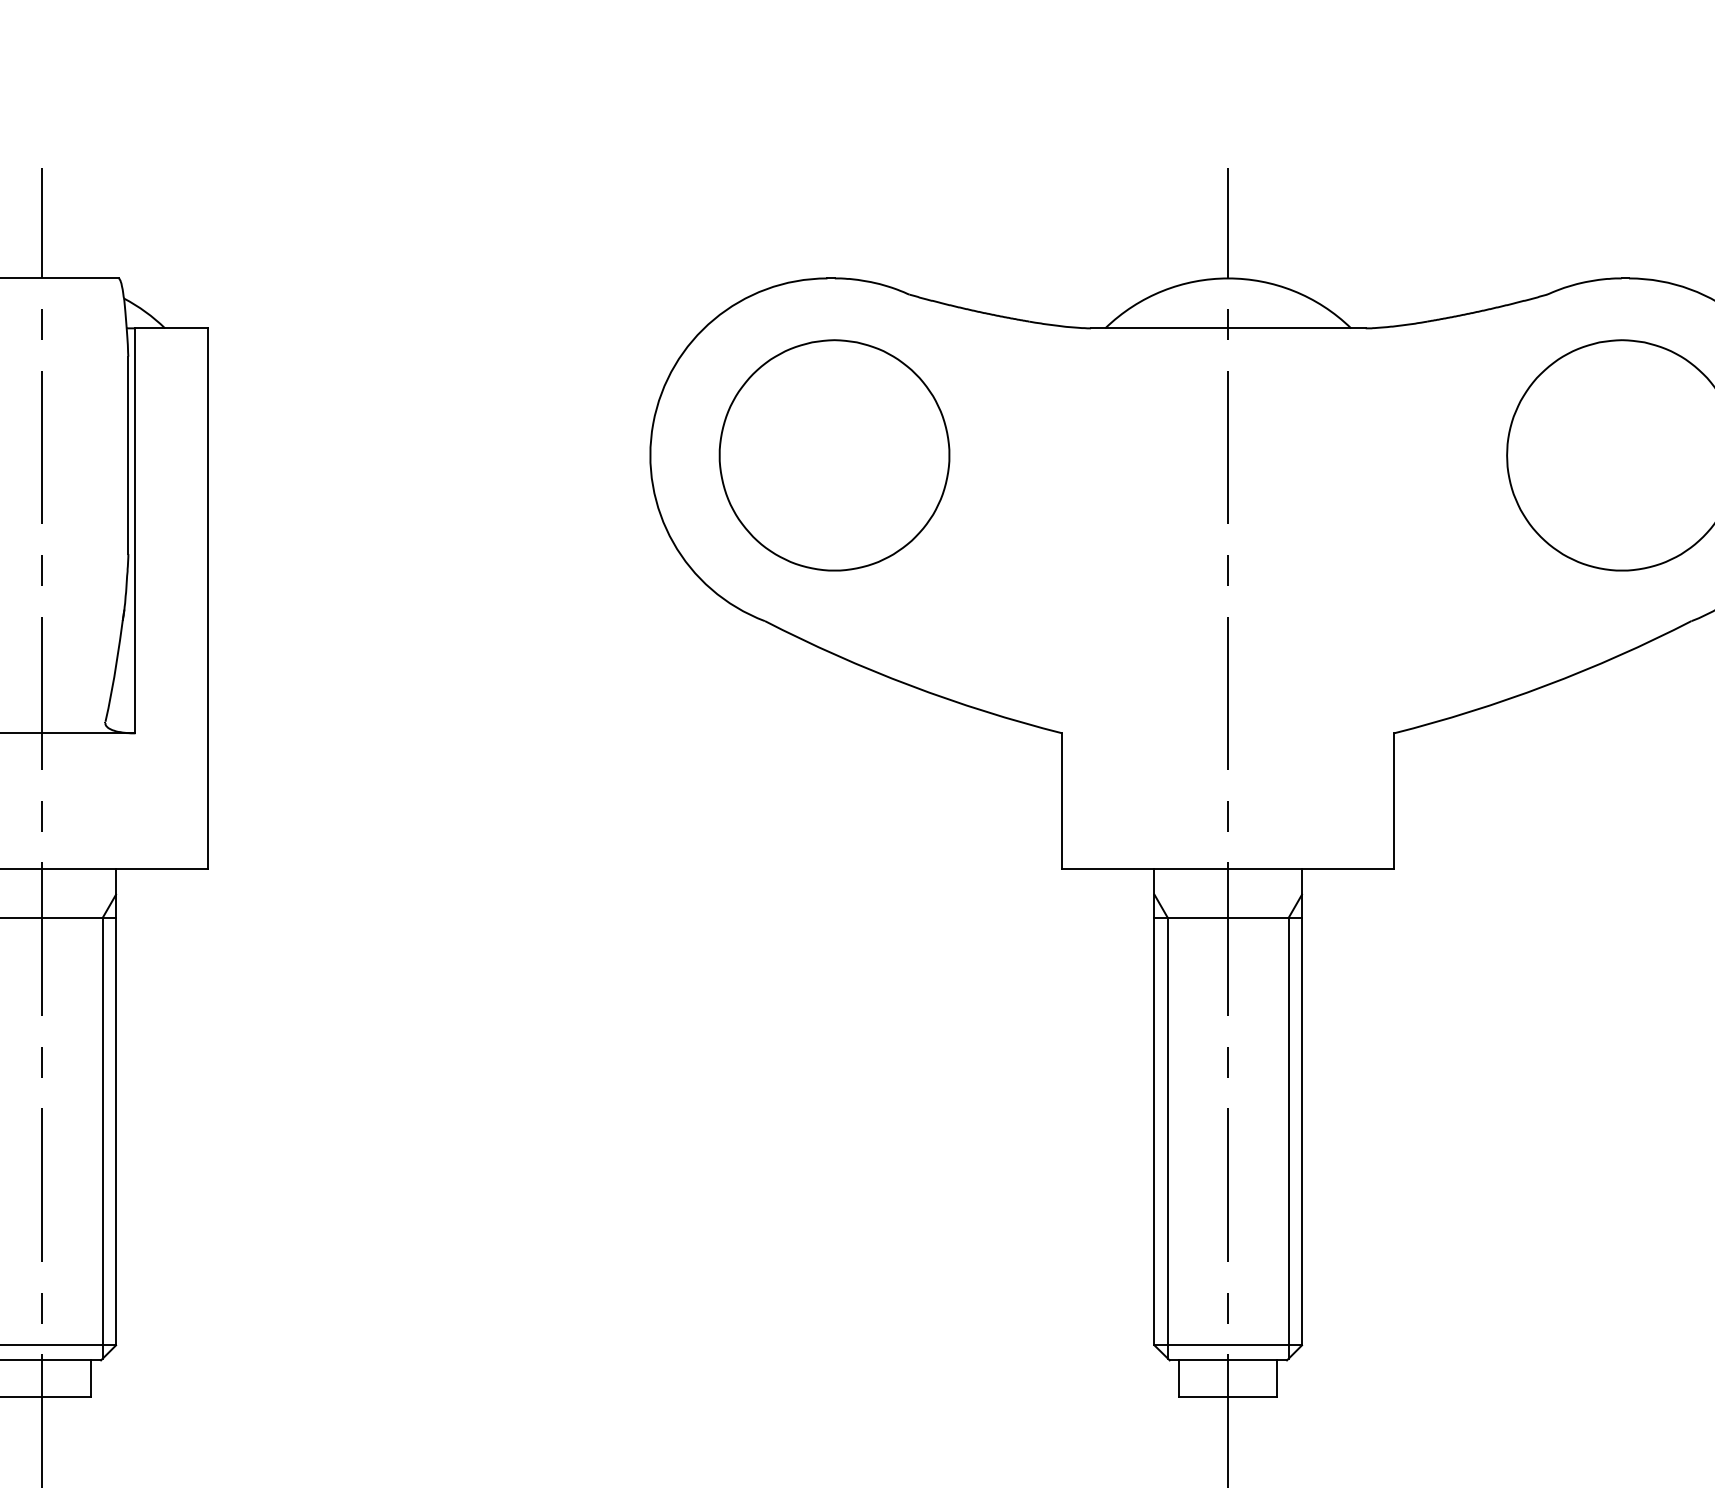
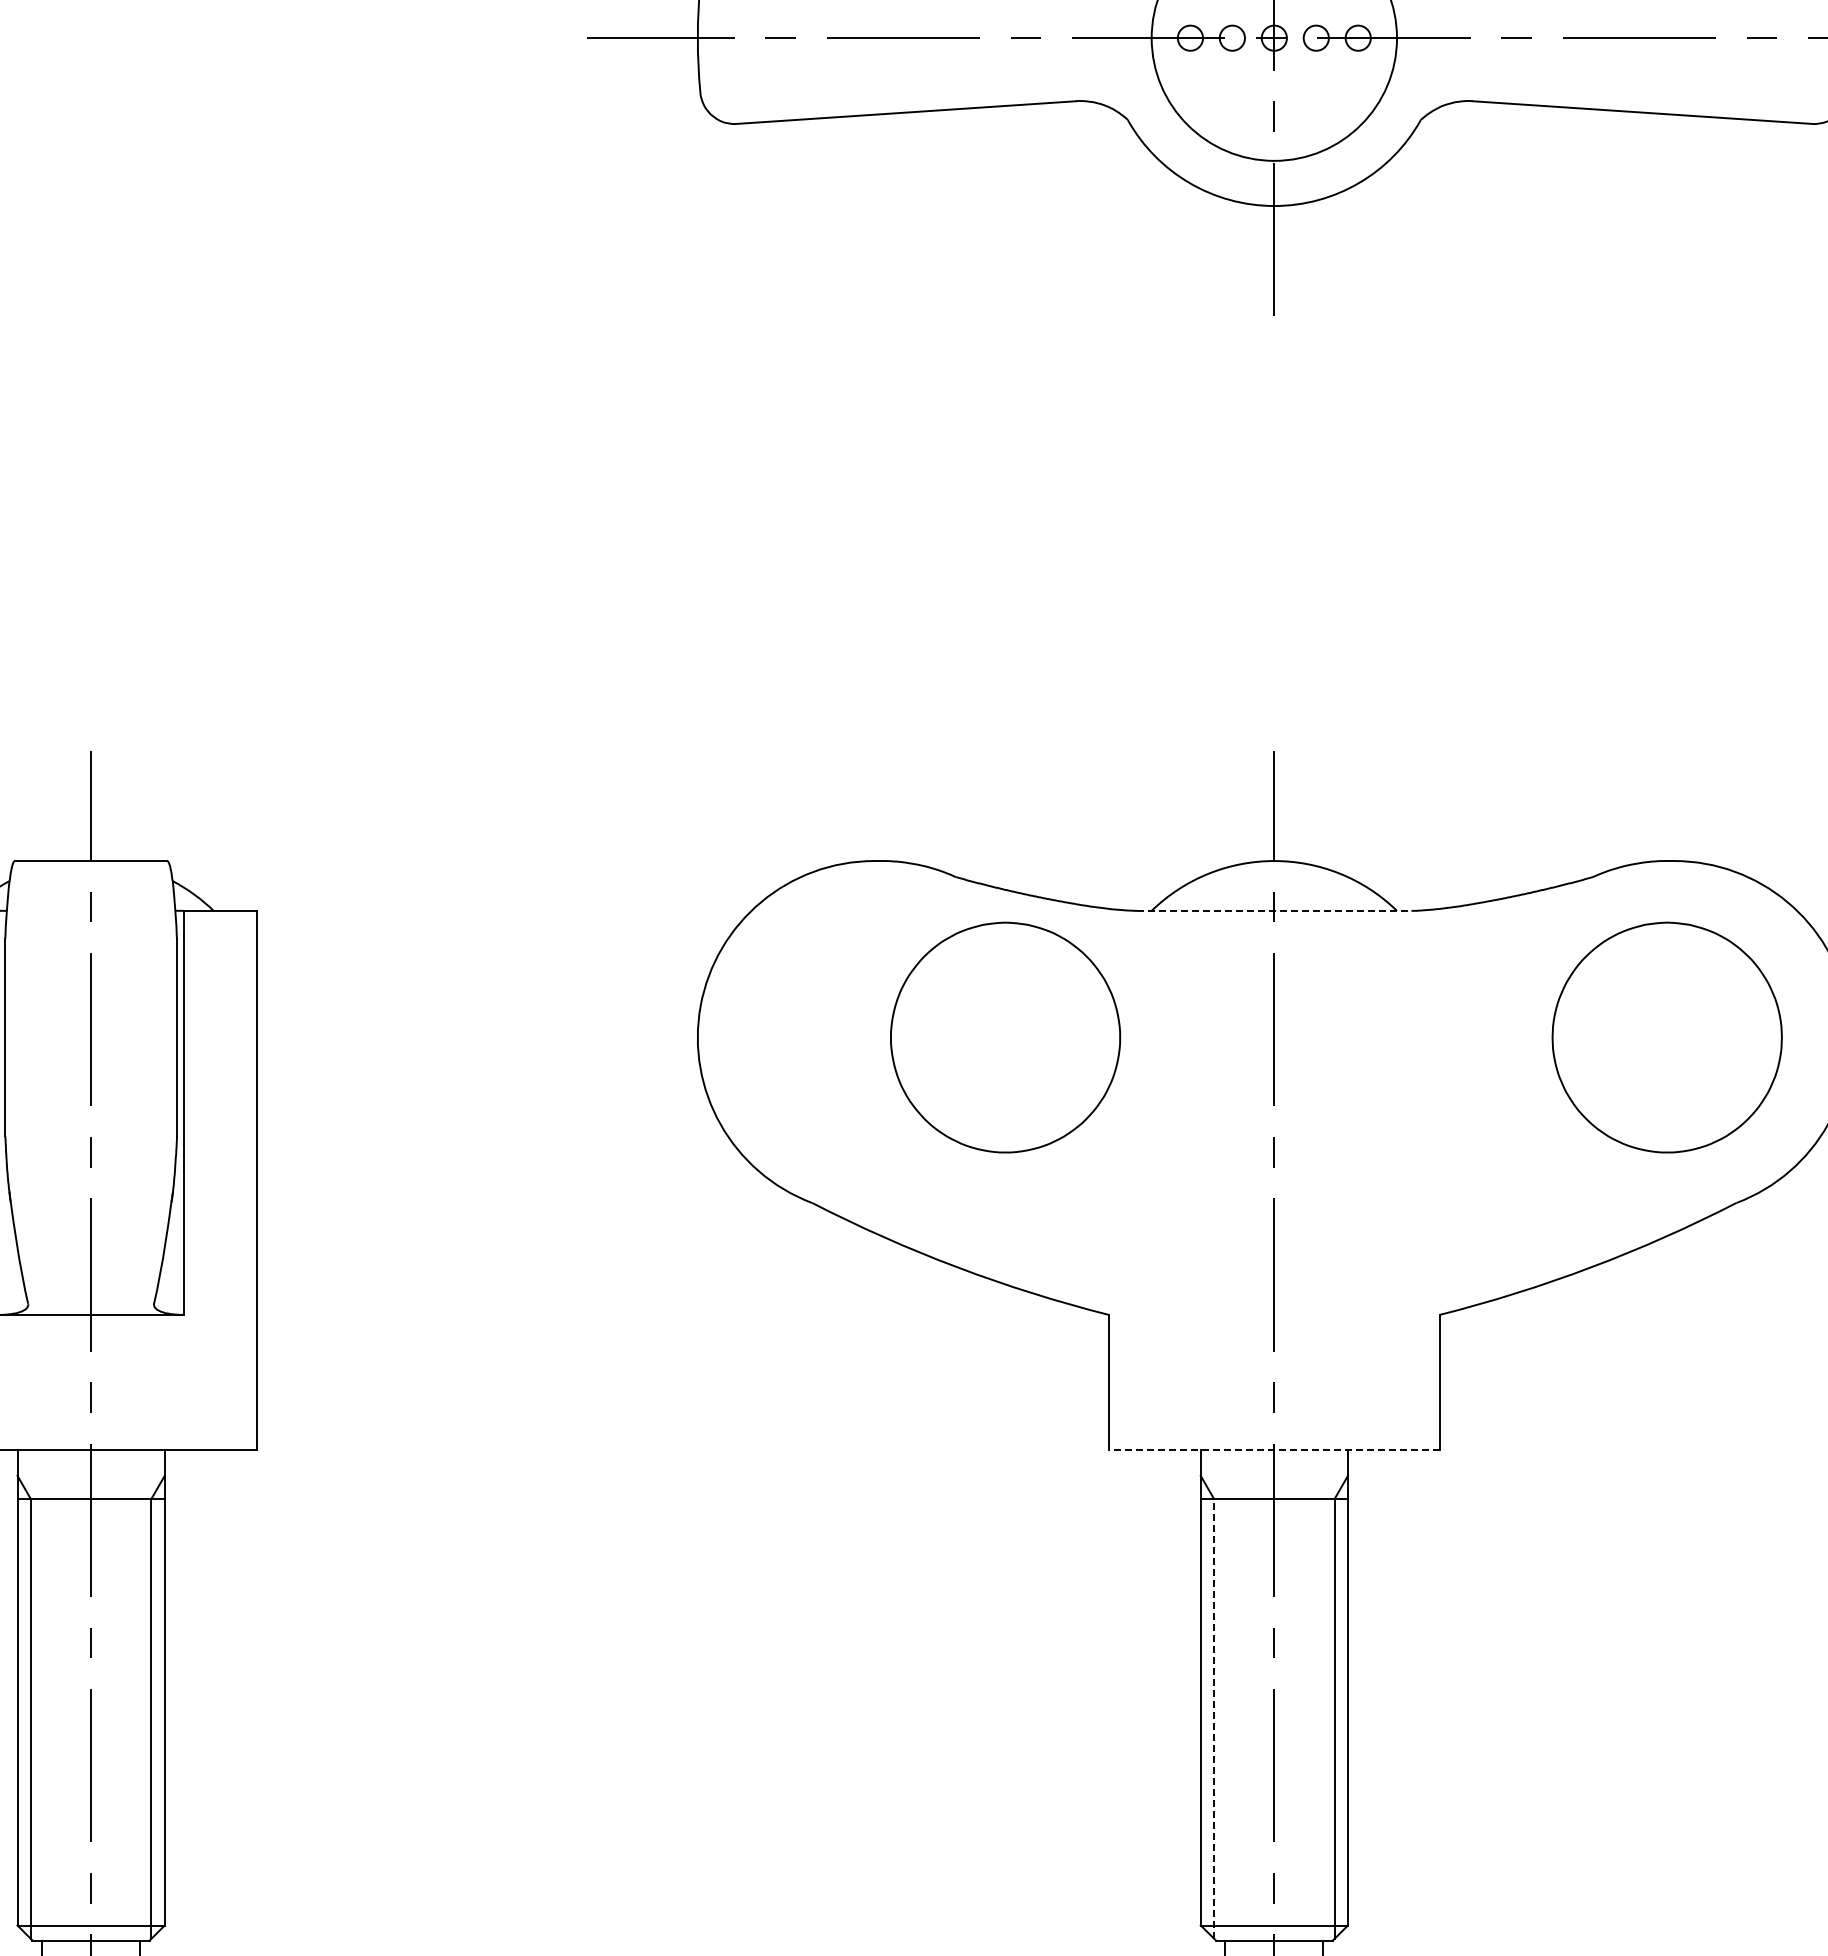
line: (1228, 328) -> (1274, 910), solid -> dashed
part: (834, 455) -> (1005, 1037), moved
line: (1228, 868) -> (1274, 1449), solid -> dashed
line: (1168, 1137) -> (1214, 1718), solid -> dashed

